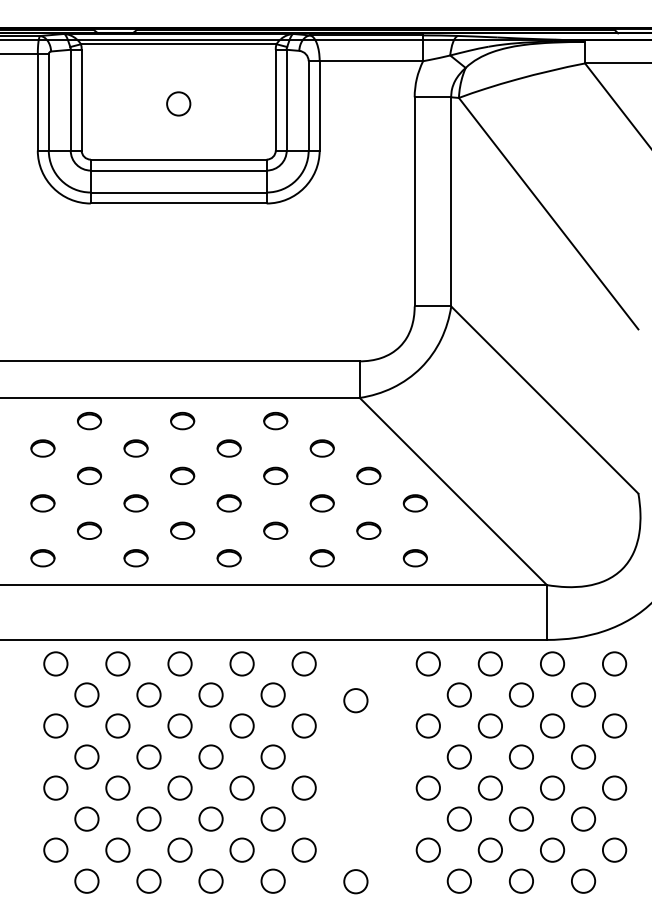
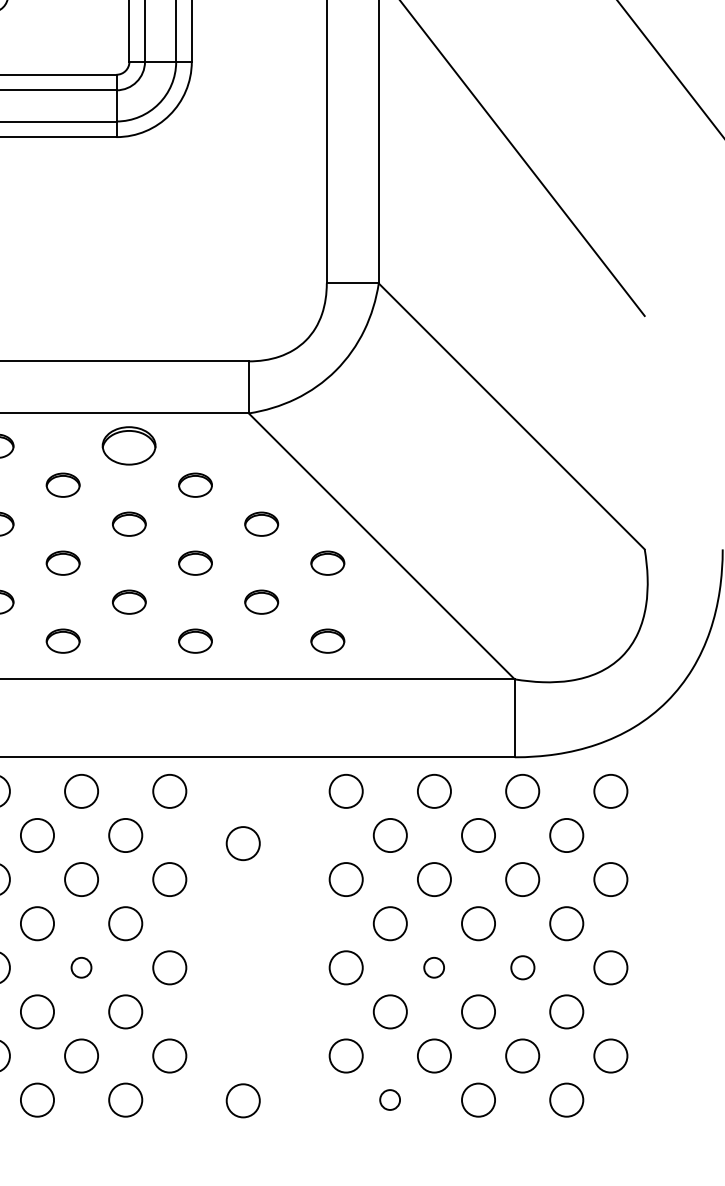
part: (275, 421) -> (129, 446), size x1.6
circle: (241, 787) -> (80, 966), size x0.6
circle: (489, 787) -> (433, 966), size x0.6
circle: (552, 787) -> (522, 966), size x0.7
circle: (458, 880) -> (389, 1099), size x0.6

